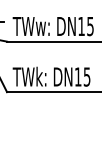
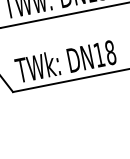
text: (86, 76) -> (109, 52), DN15 -> DN18

